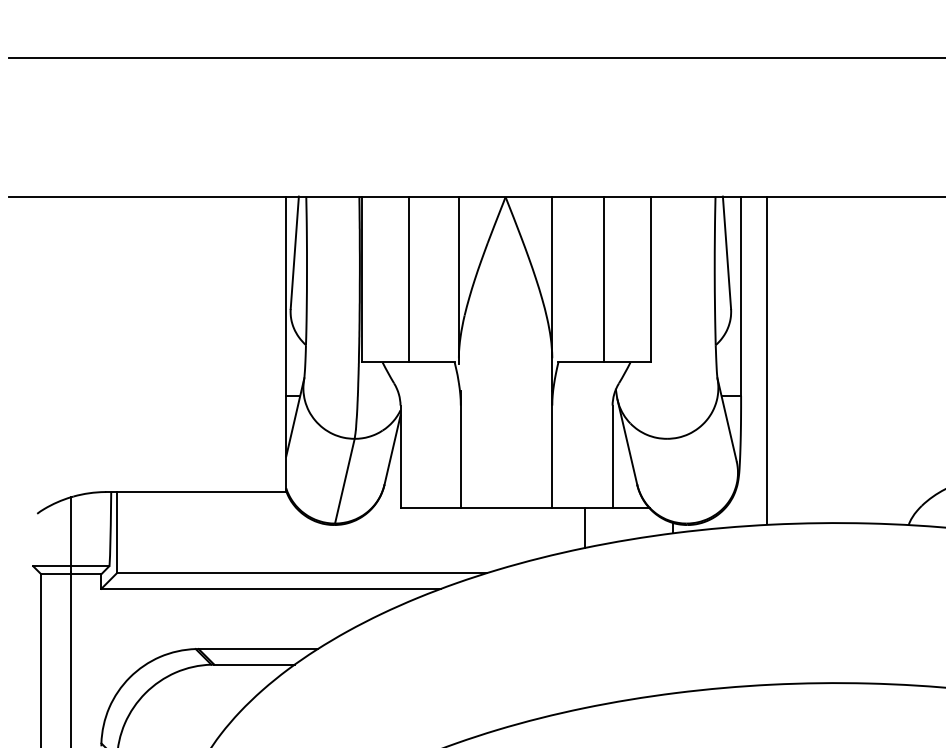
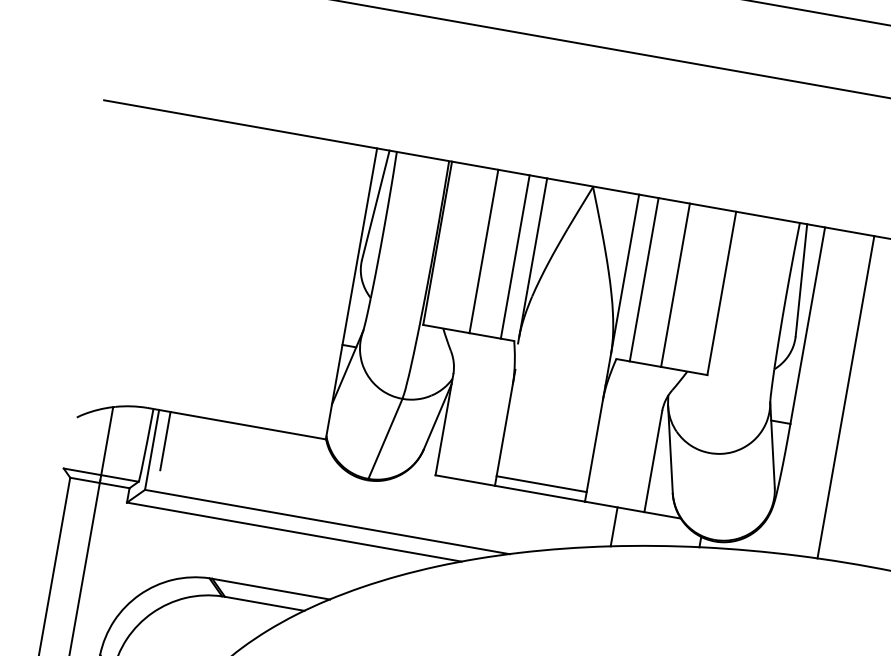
line: (441, 279) -> (515, 257), added
line: (572, 279) -> (644, 279), added
line: (767, 359) -> (846, 396), moved
line: (506, 498) -> (541, 483), added
line: (128, 521) -> (165, 440), added

